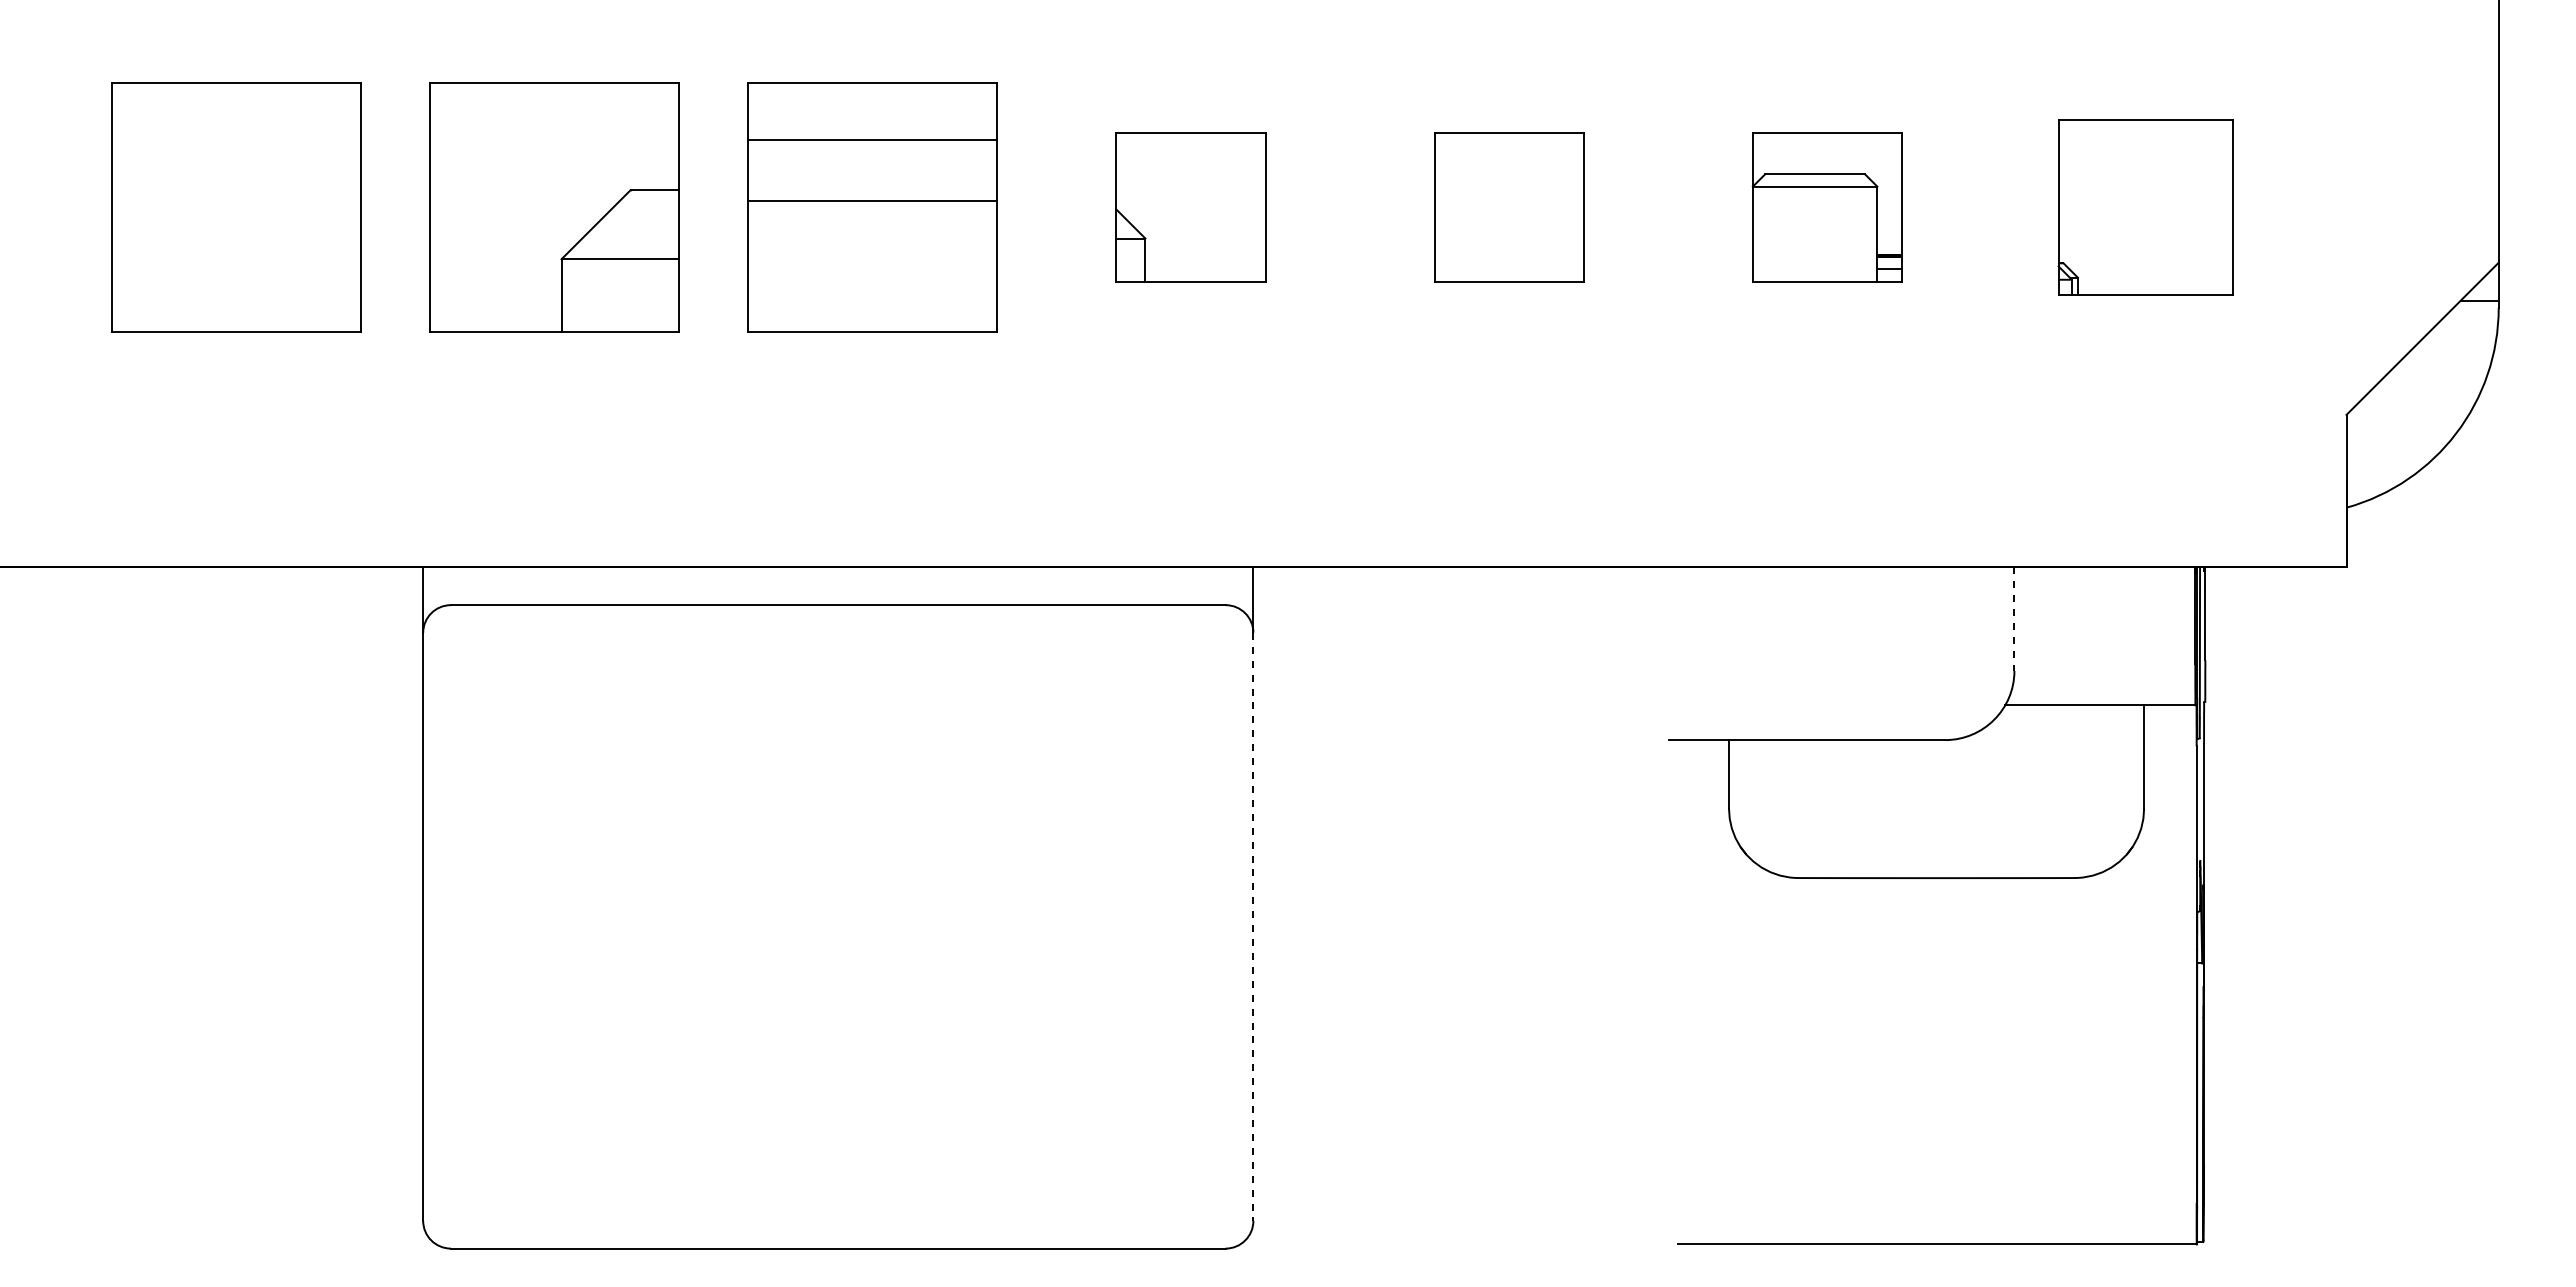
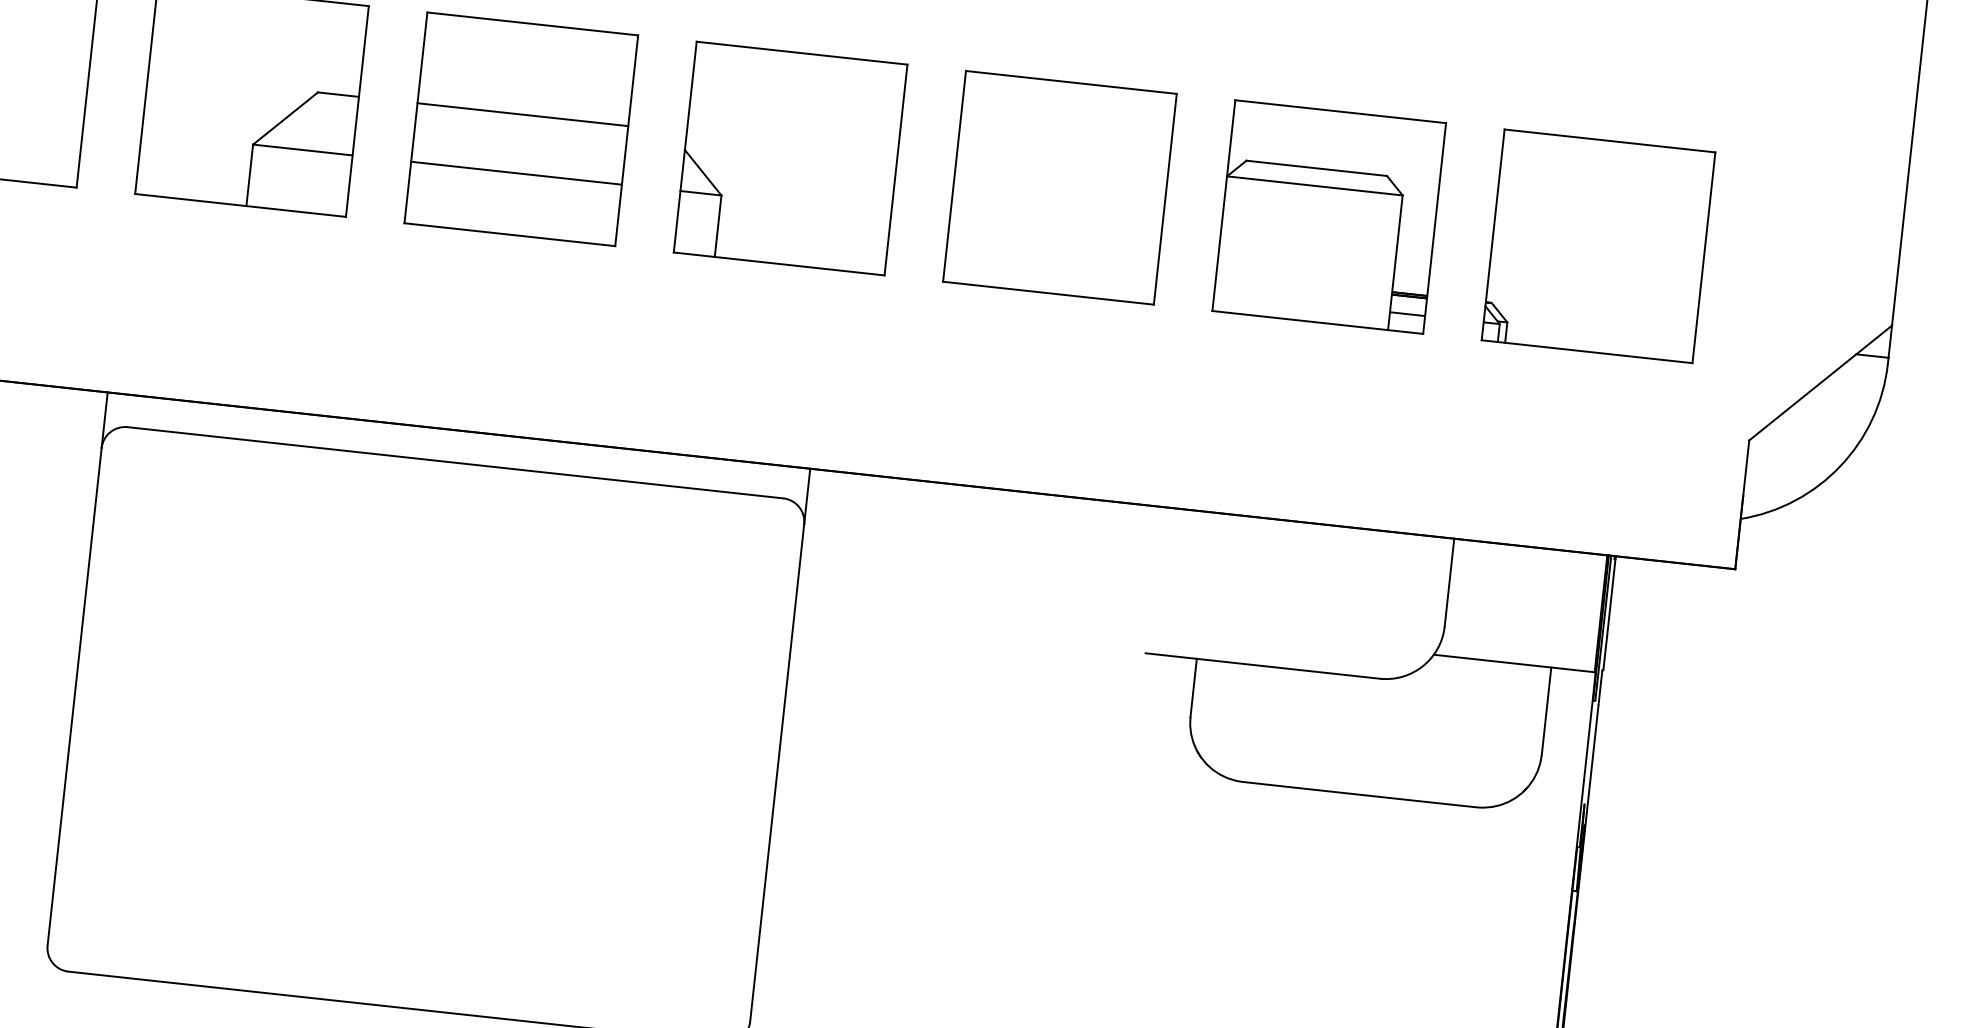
line: (872, 140) -> (522, 115), moved
line: (872, 201) -> (516, 173), moved
part: (1190, 207) -> (790, 158), size x1.67
part: (1509, 207) -> (1060, 187), size x1.67
part: (1827, 207) -> (1329, 217), size x1.67
part: (2145, 207) -> (1598, 246), size x1.43
line: (2014, 619) -> (1449, 583), dashed -> solid
line: (1253, 927) -> (777, 773), dashed -> solid

